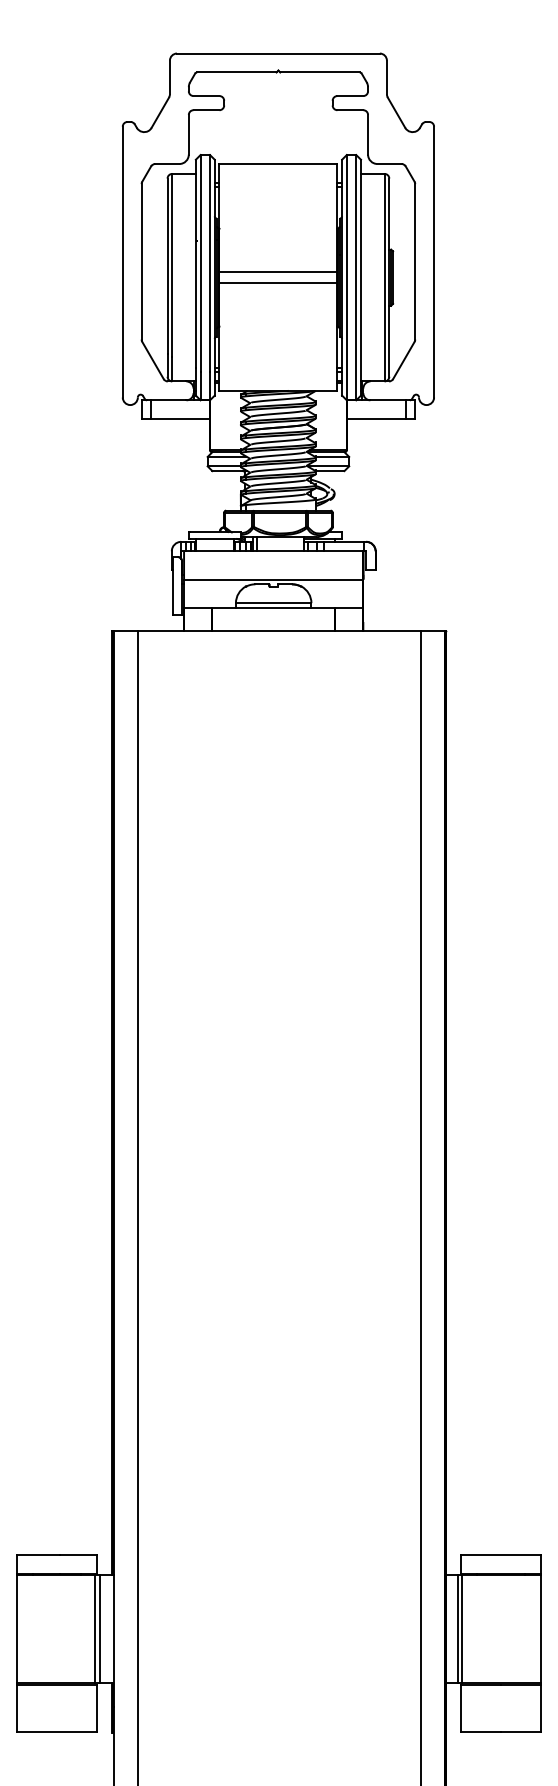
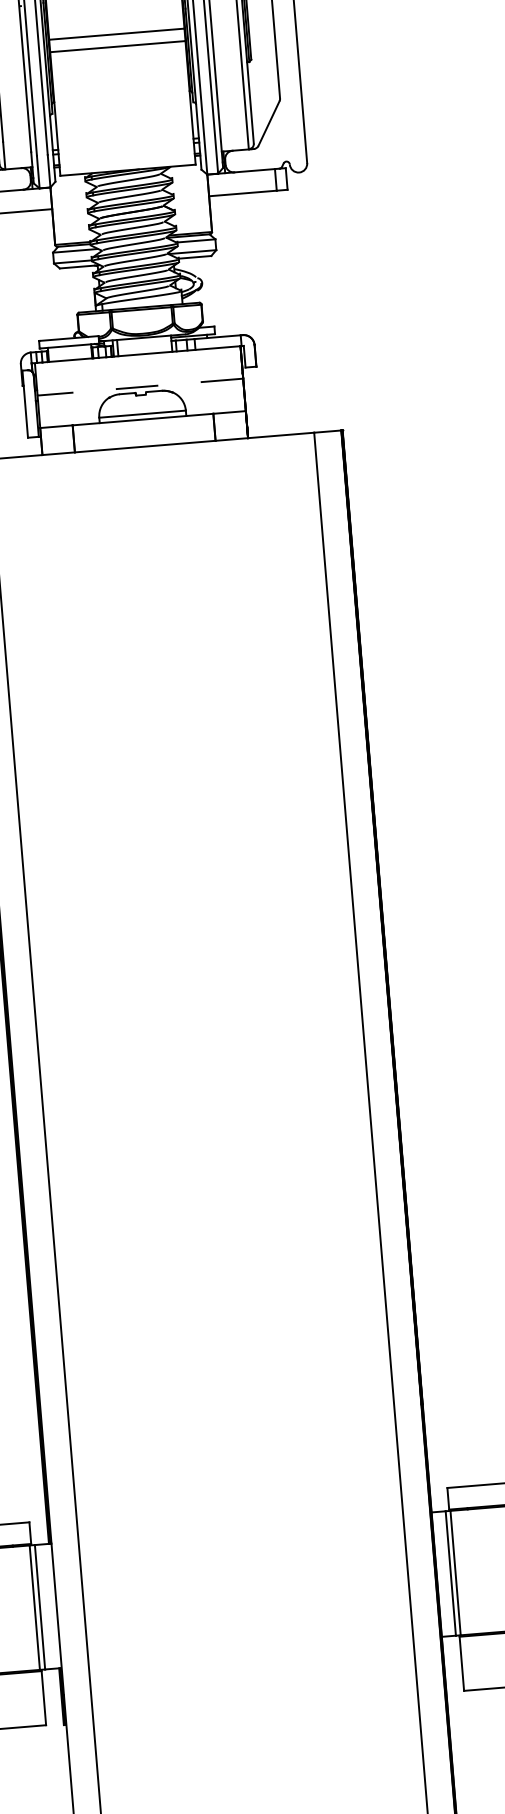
line: (273, 579) -> (140, 387), solid -> dashed

